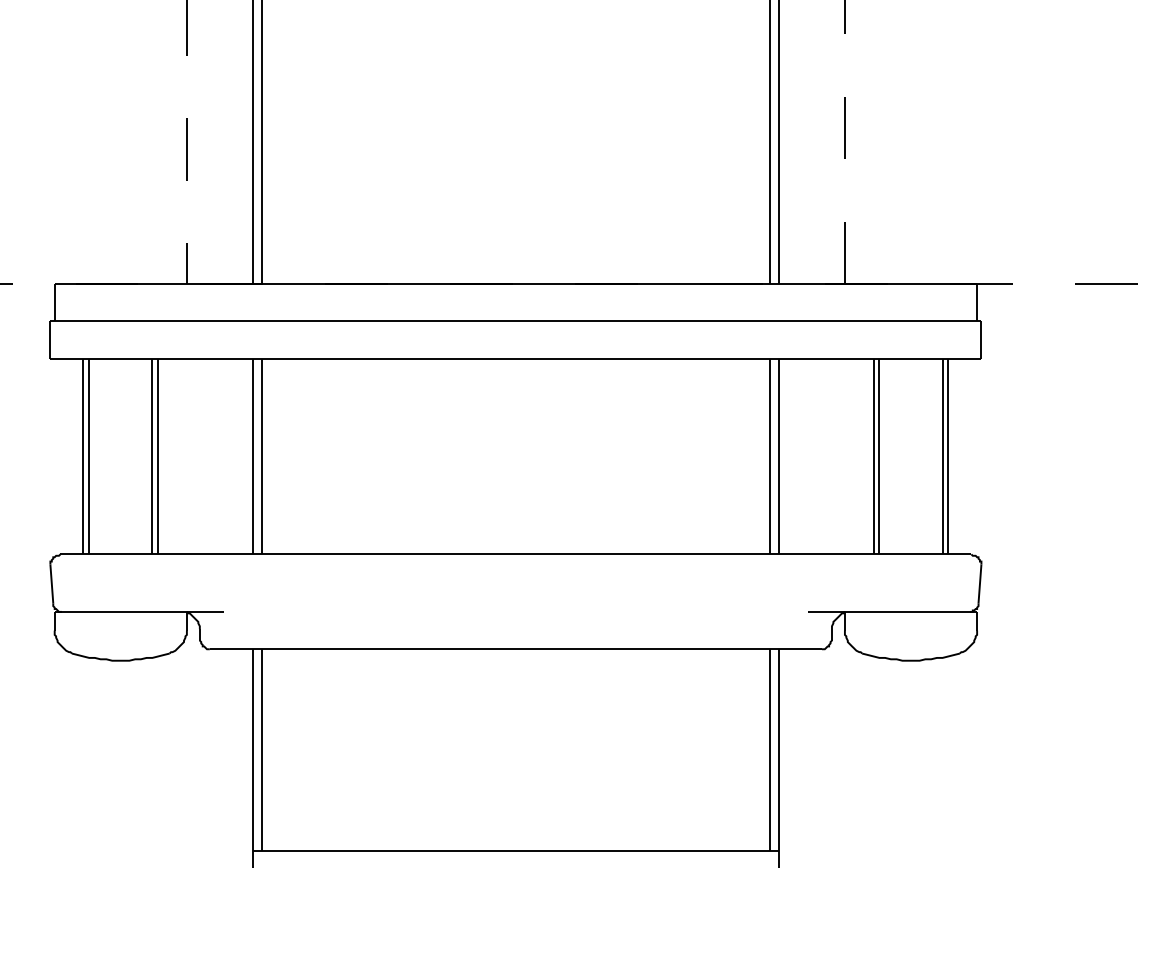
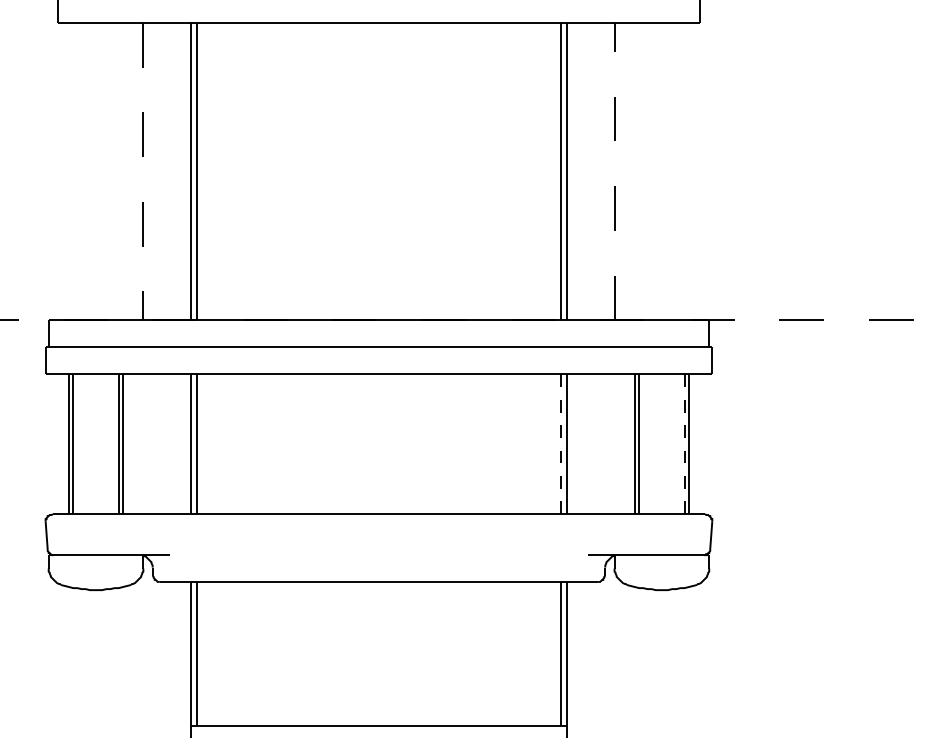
line: (770, 455) -> (561, 443), solid -> dashed
line: (942, 455) -> (684, 443), solid -> dashed

